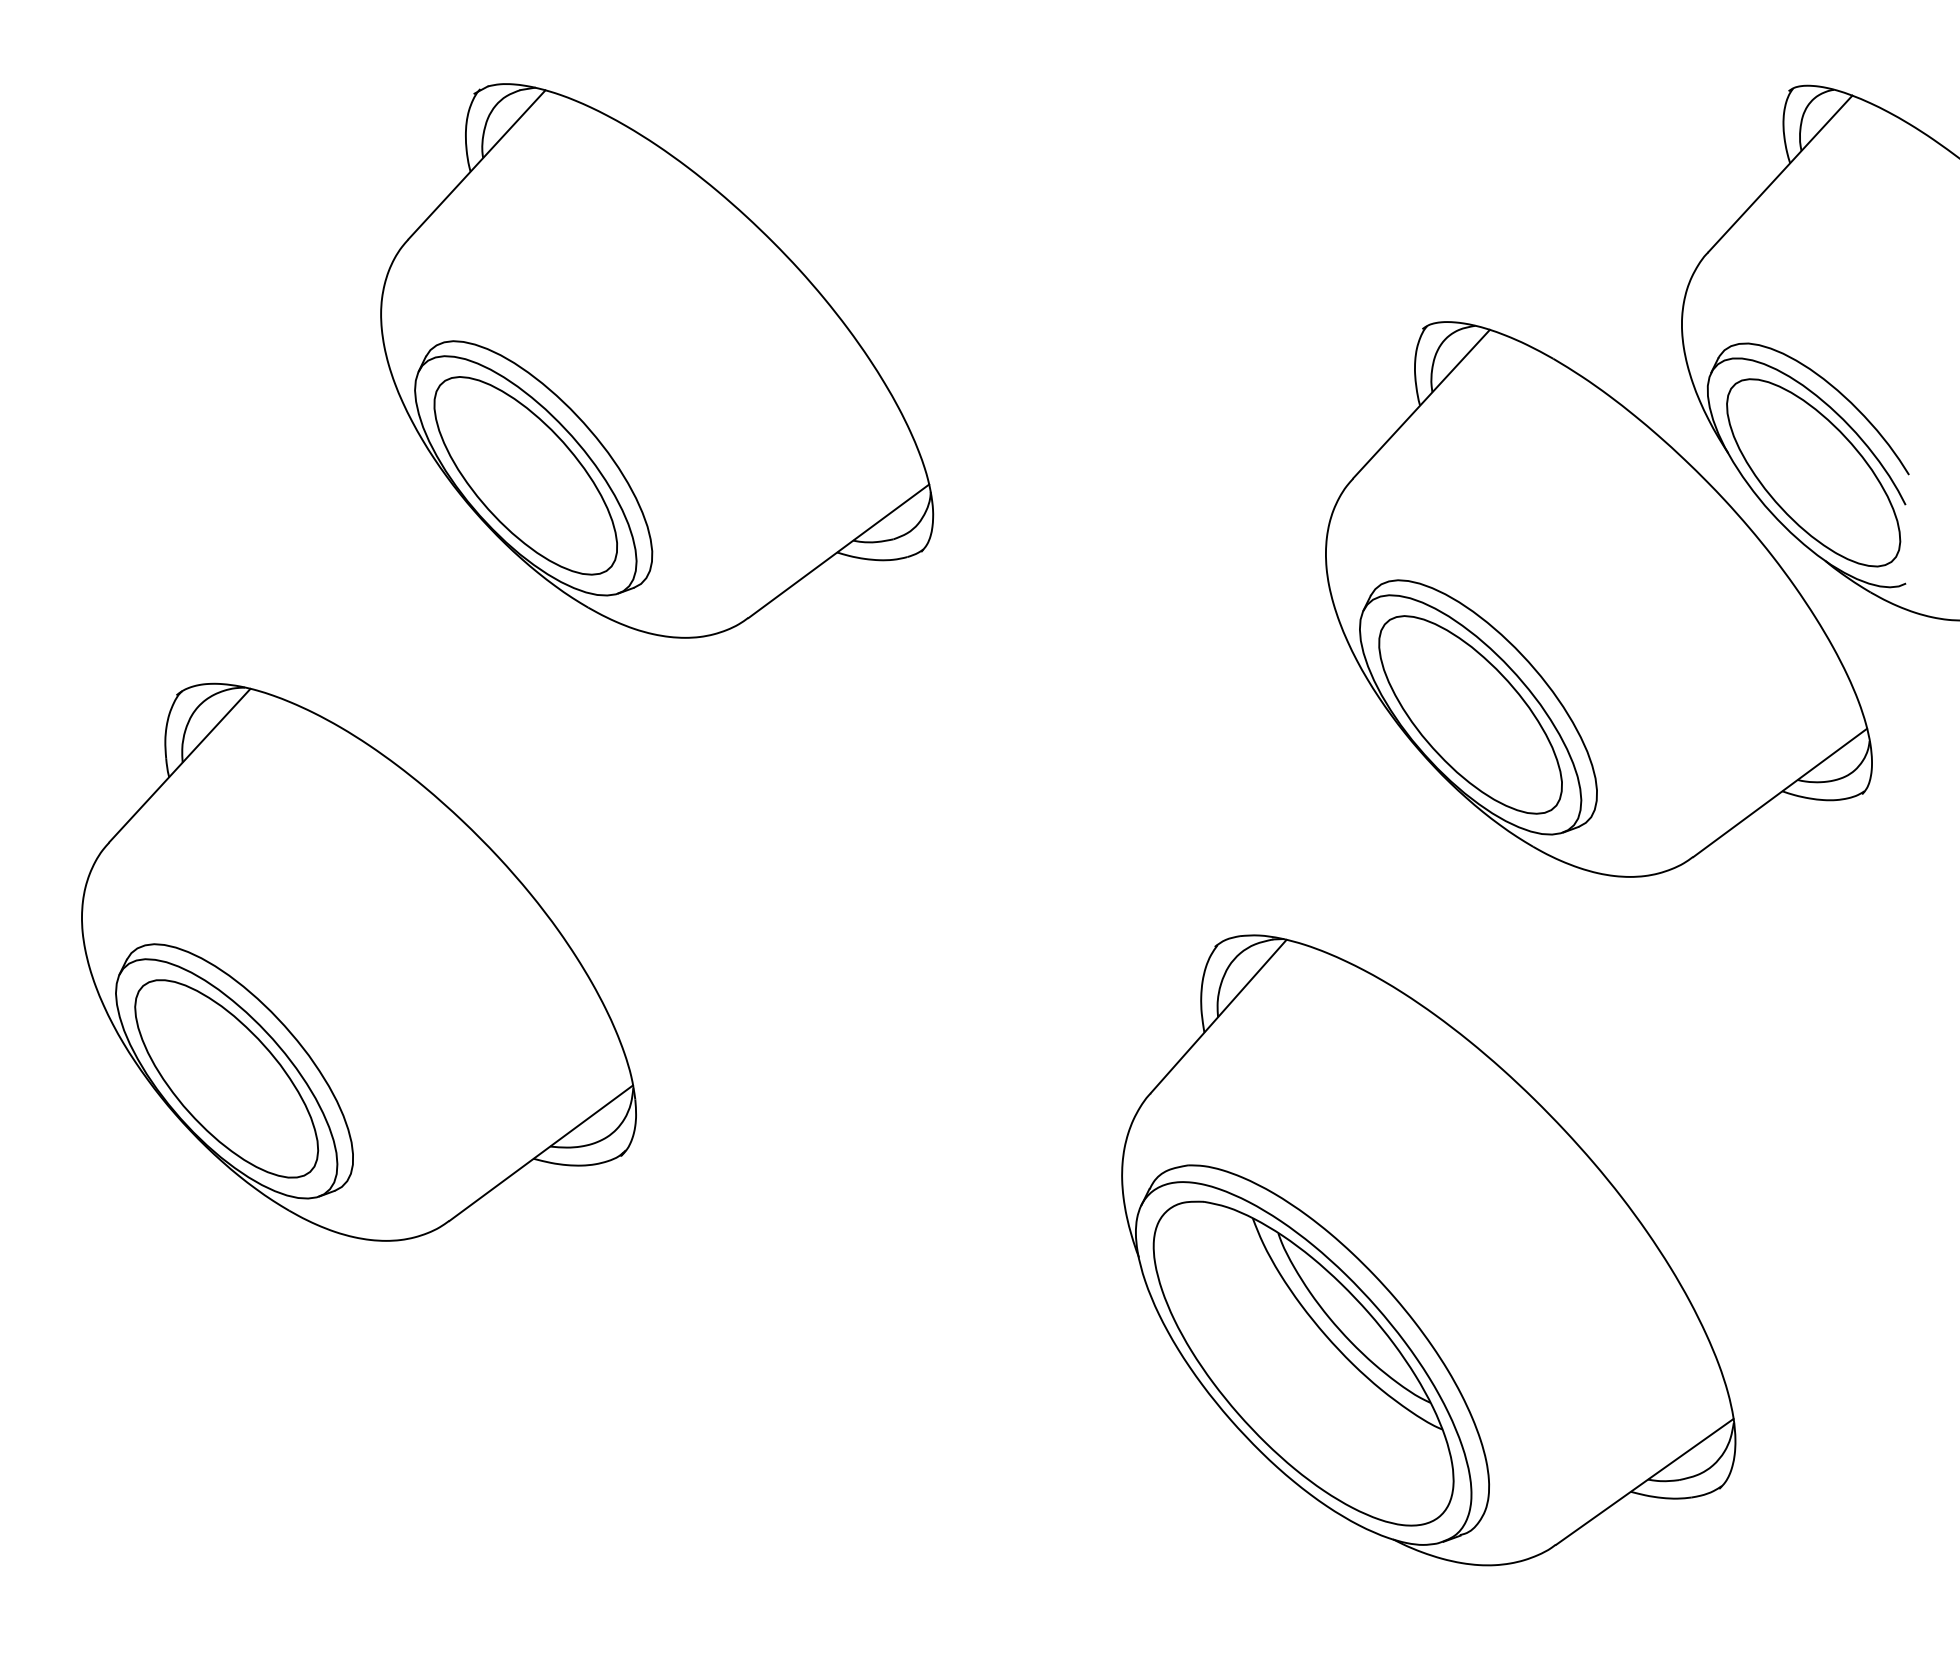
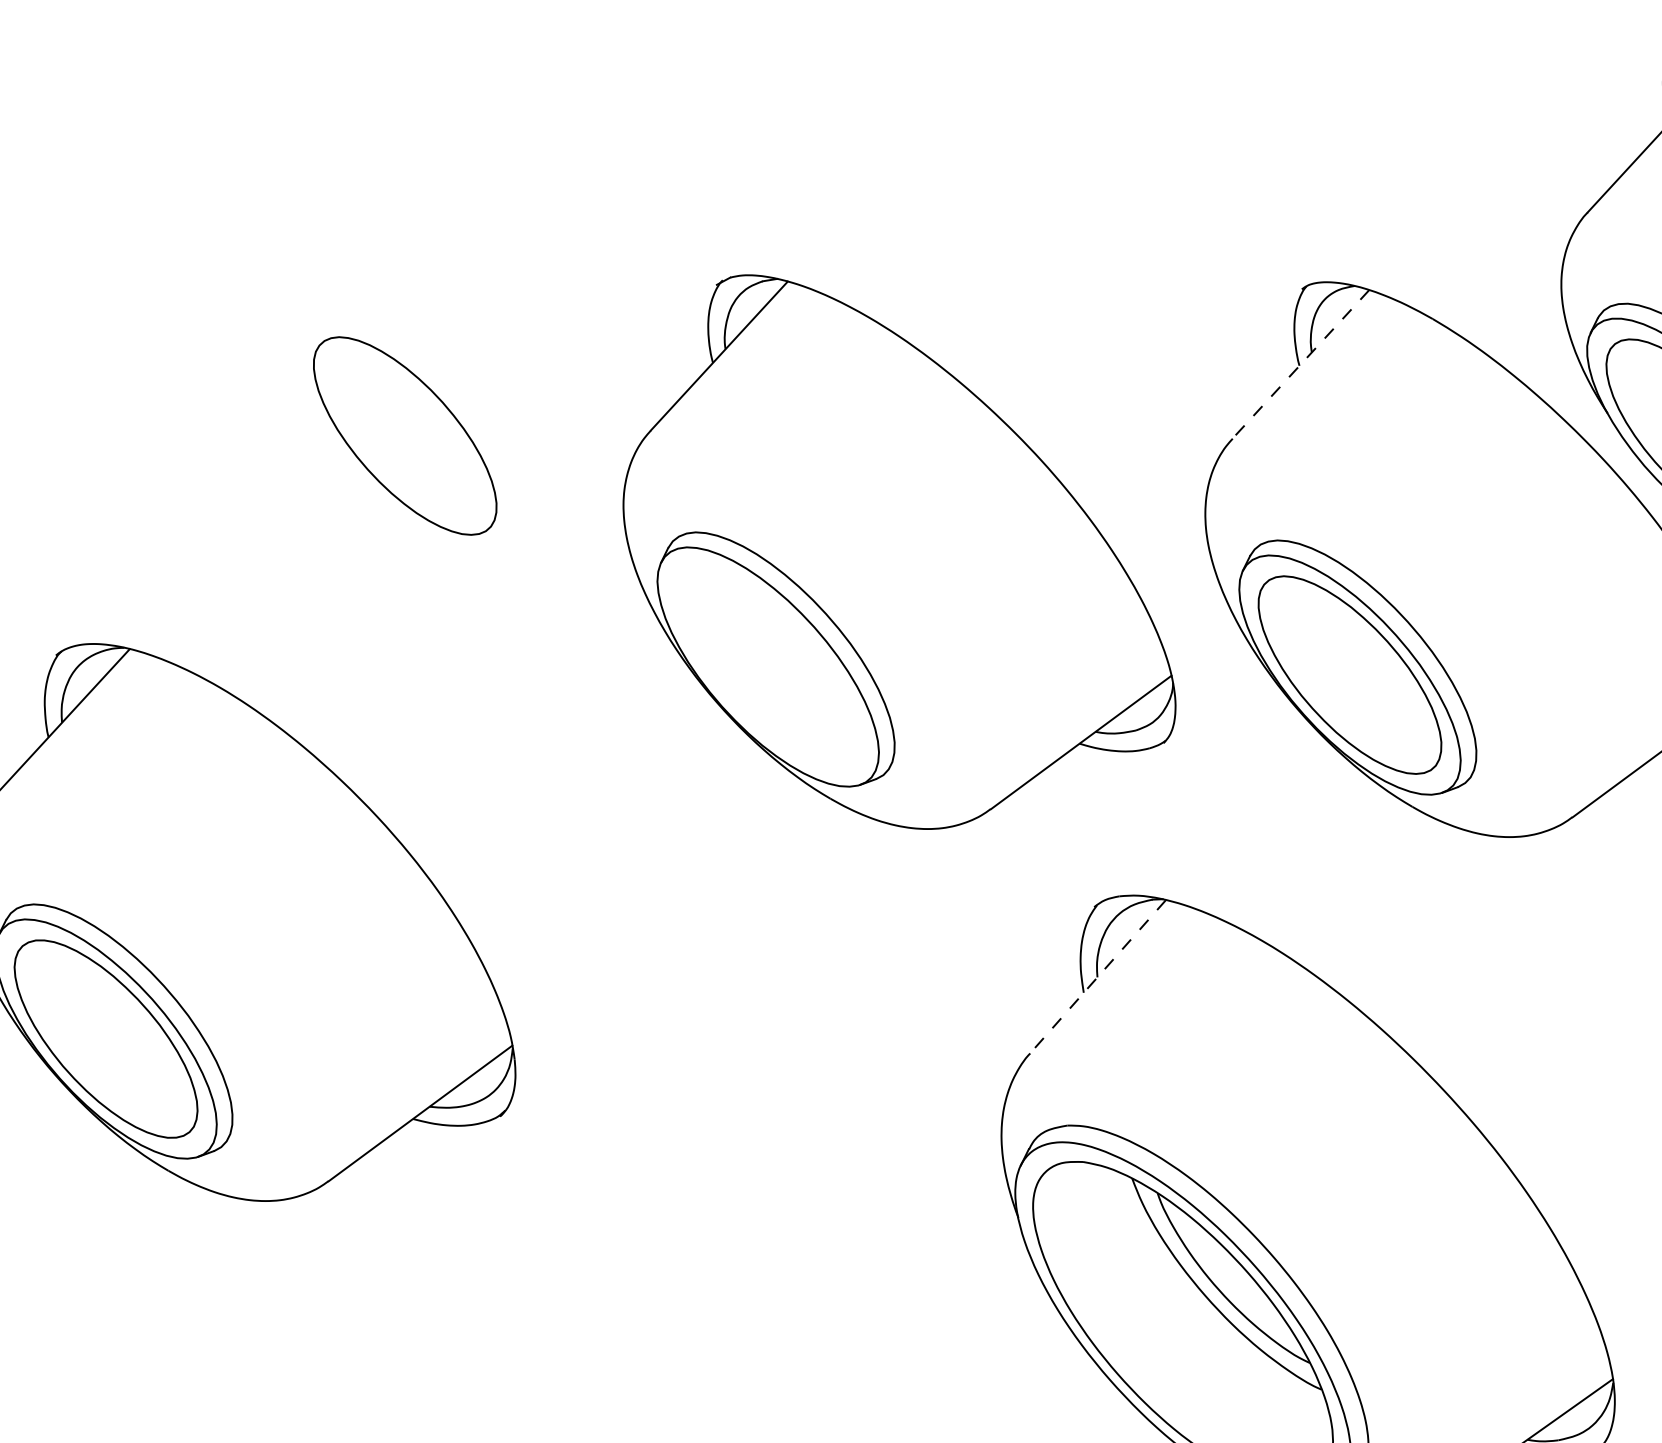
part: (657, 360) -> (899, 551), moved
line: (1421, 404) -> (1300, 364), solid -> dashed
line: (1218, 1016) -> (1097, 976), solid -> dashed

